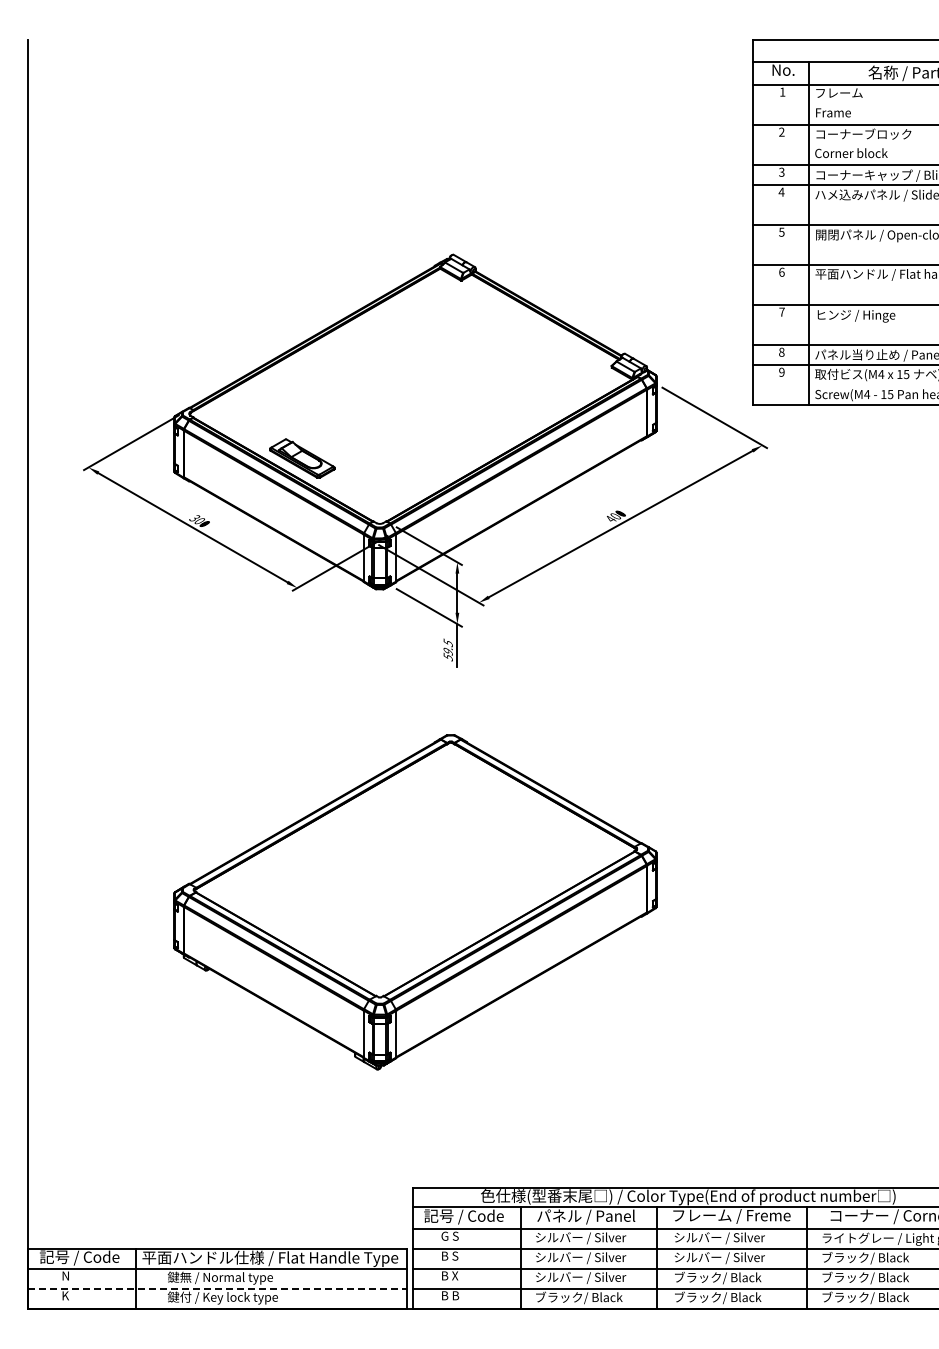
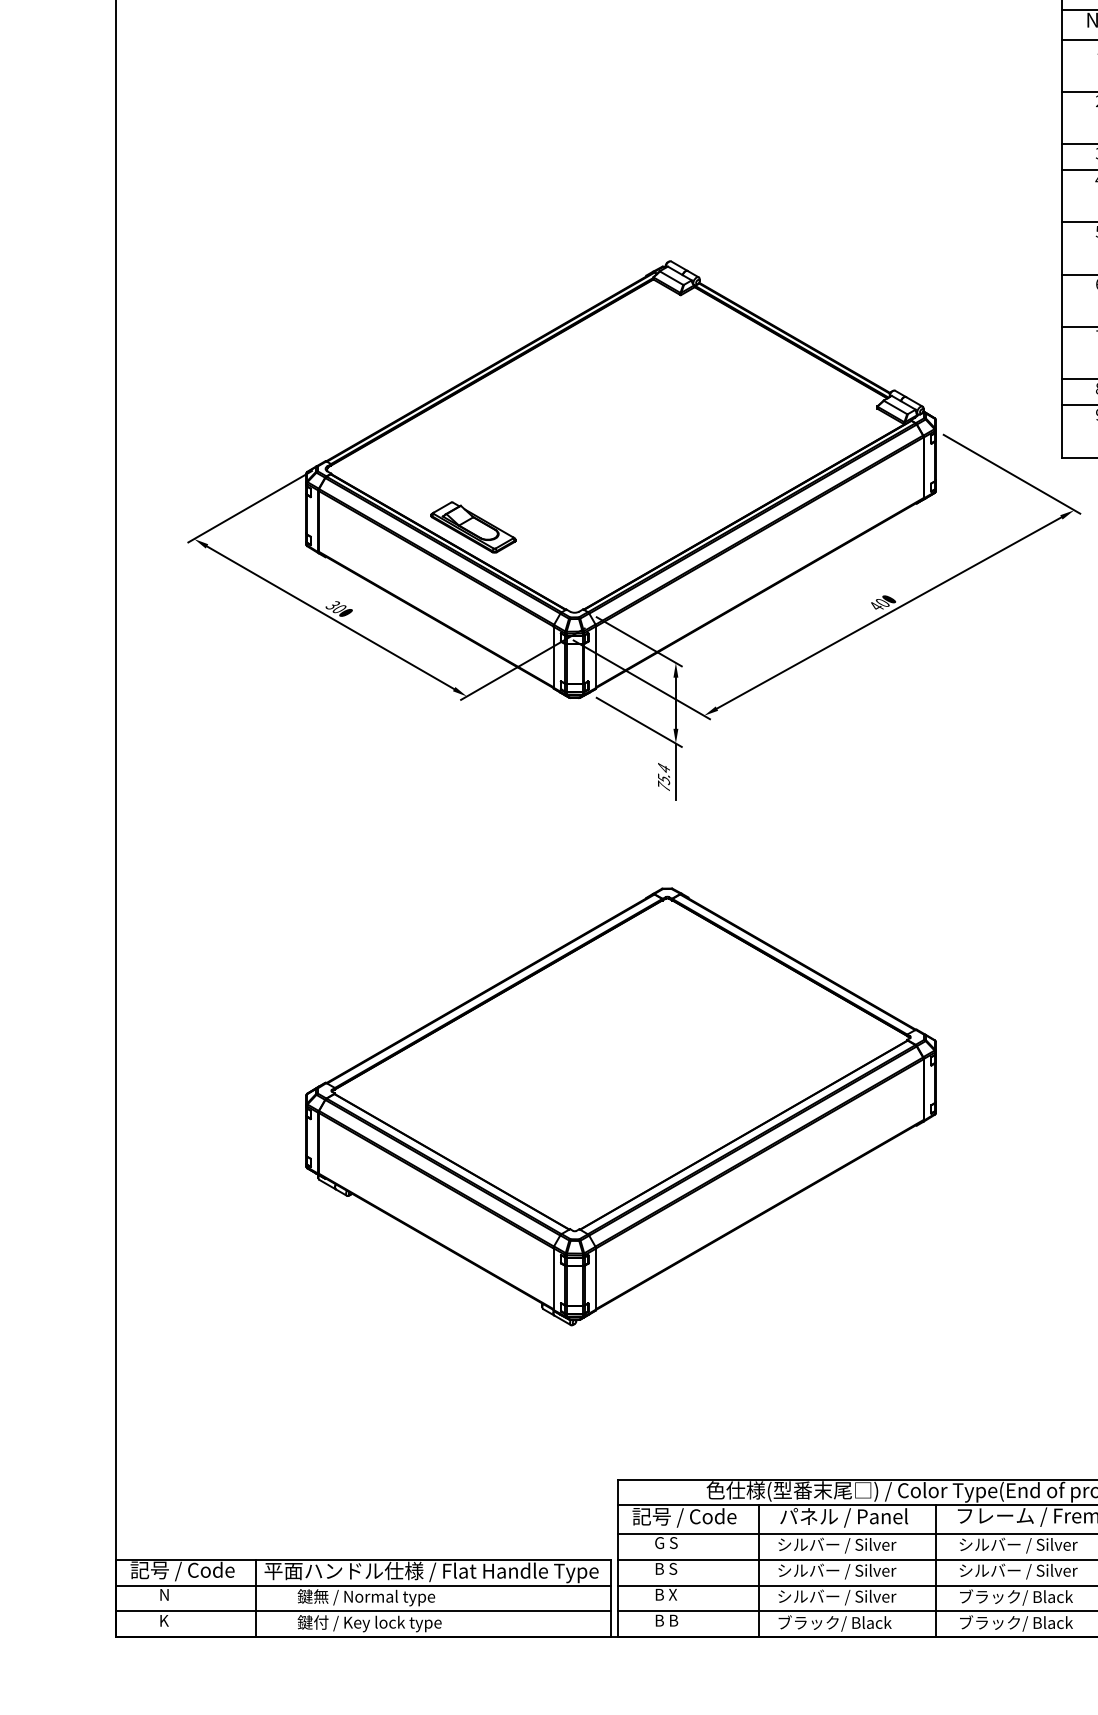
text: (447, 649) -> (662, 776), 59.5 -> 75.4
line: (217, 1288) -> (362, 1611), dashed -> solid

